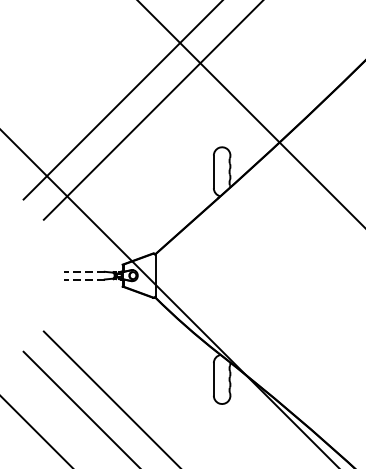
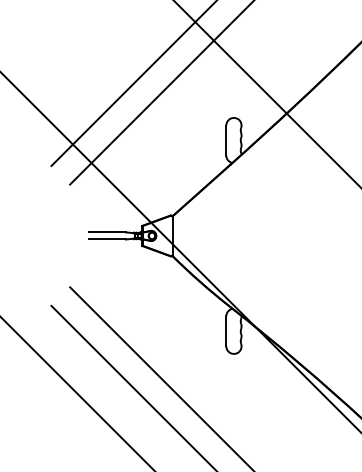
line: (84, 271) -> (107, 232), dashed -> solid
line: (84, 279) -> (107, 239), dashed -> solid

